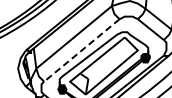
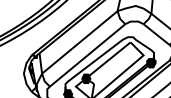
line: (81, 50) -> (87, 55), dashed -> solid
fill: (80, 73) -> (86, 78), added

